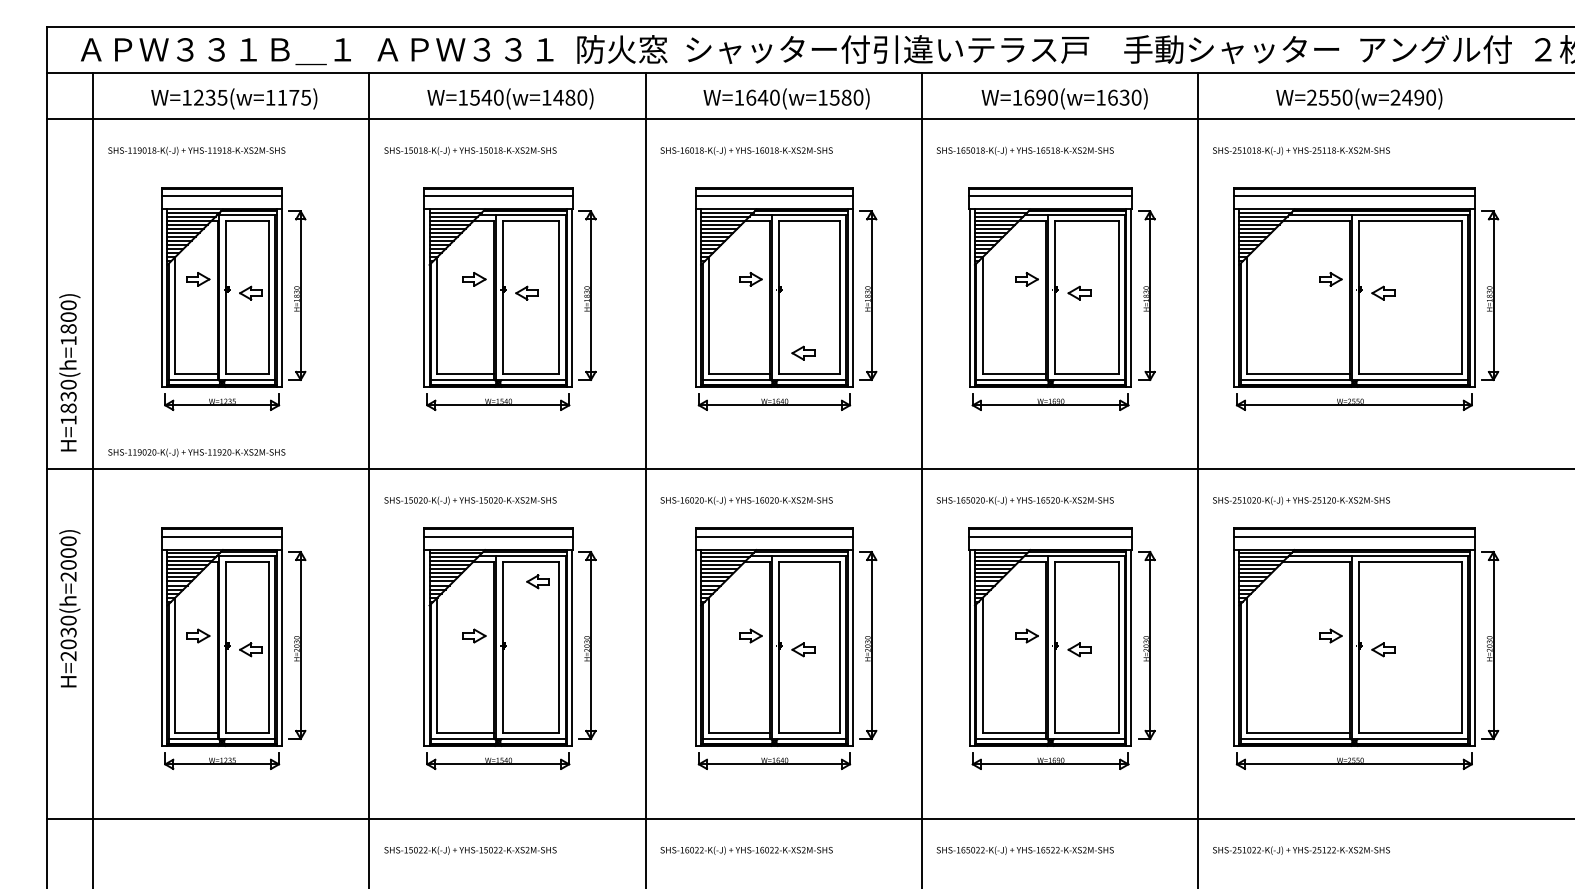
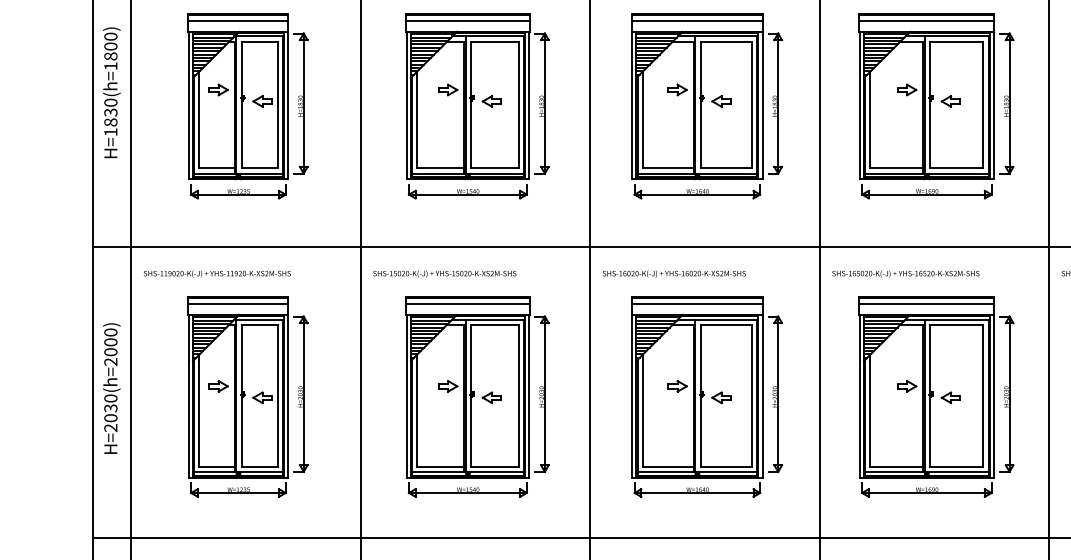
part: (803, 352) -> (721, 100), moved
text: (69, 372) -> (111, 92), moved
text: (196, 452) -> (217, 273), moved
part: (537, 581) -> (491, 397), moved
text: (69, 608) -> (111, 388), moved

